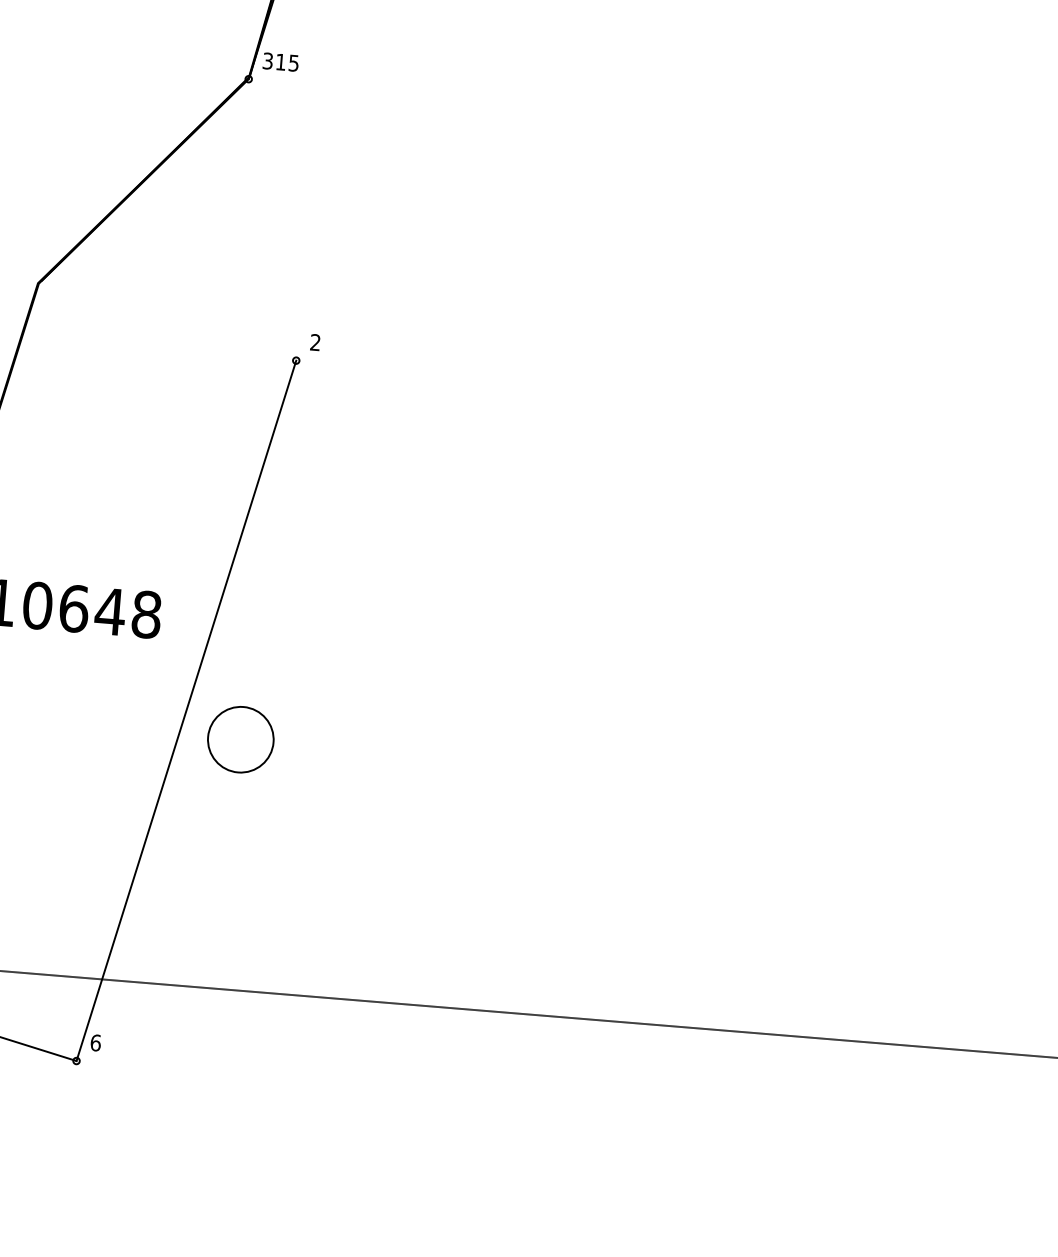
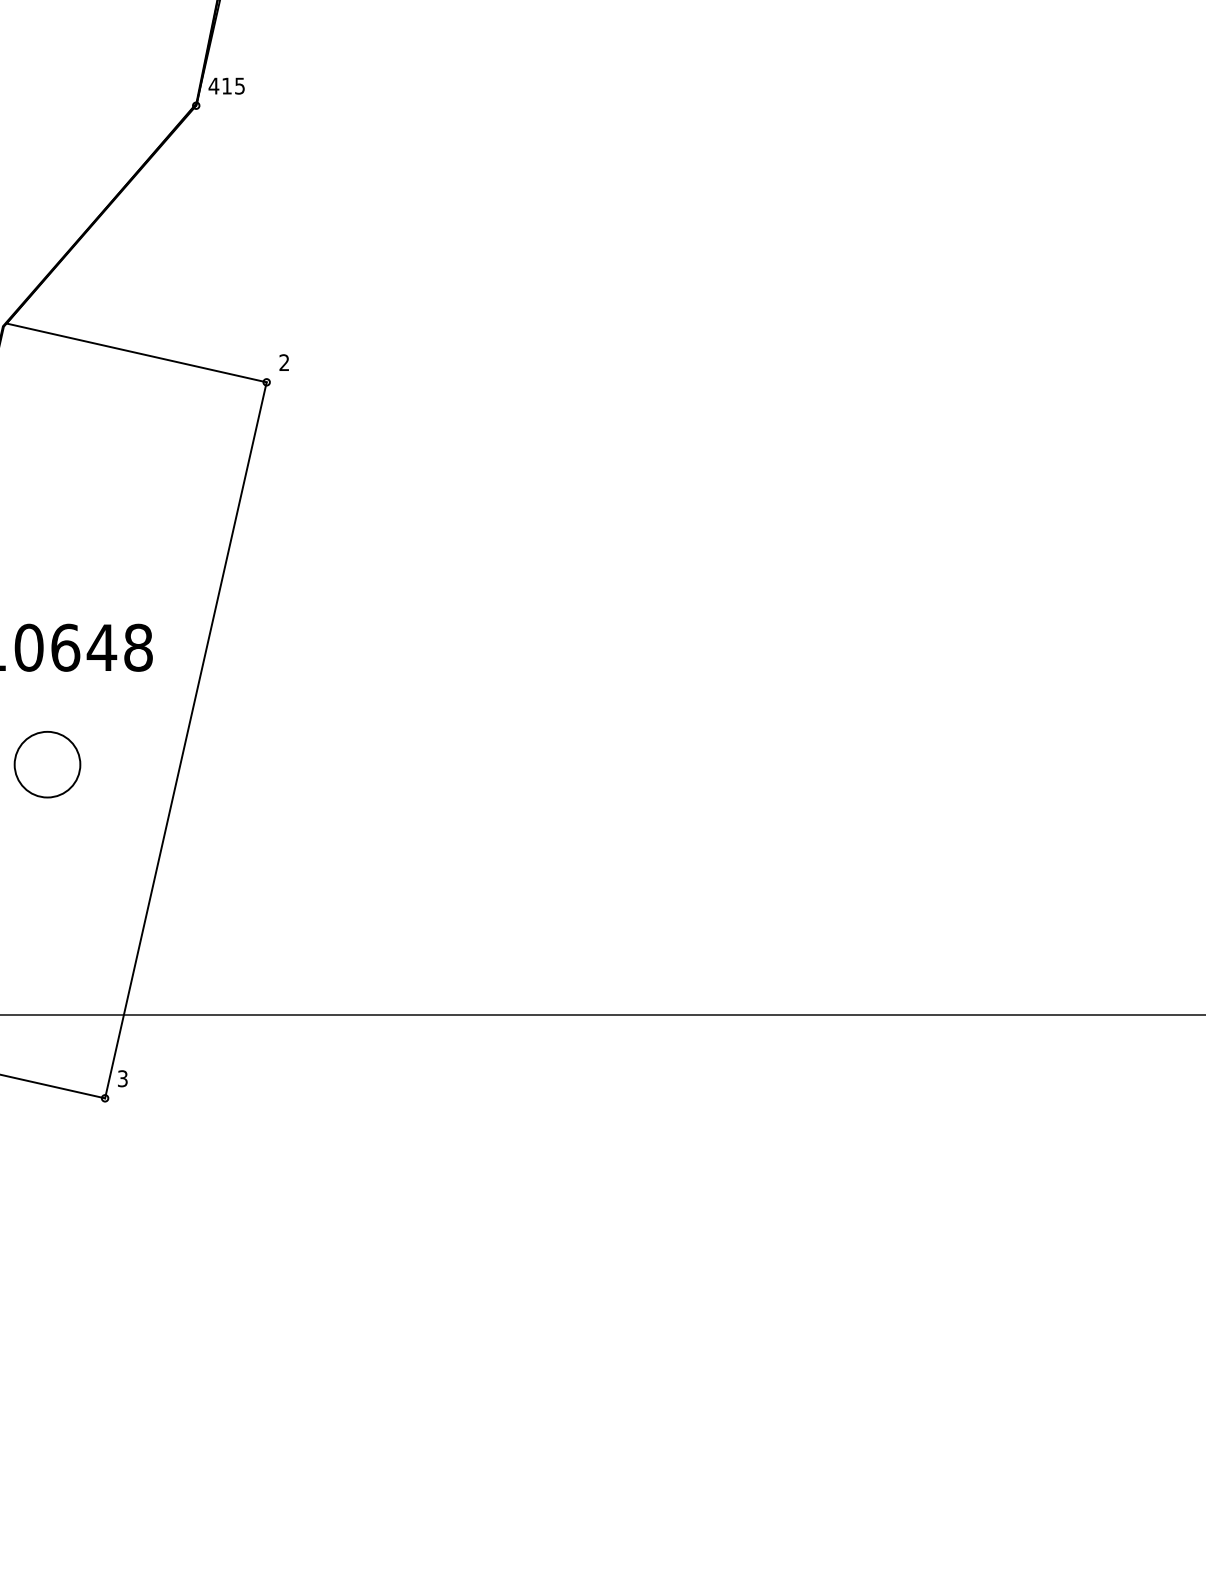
text: (267, 60) -> (213, 85), 315 -> 415
line: (168, 320) -> (136, 352), added
part: (240, 739) -> (47, 764), moved
text: (95, 1042) -> (122, 1078), 6 -> 3

